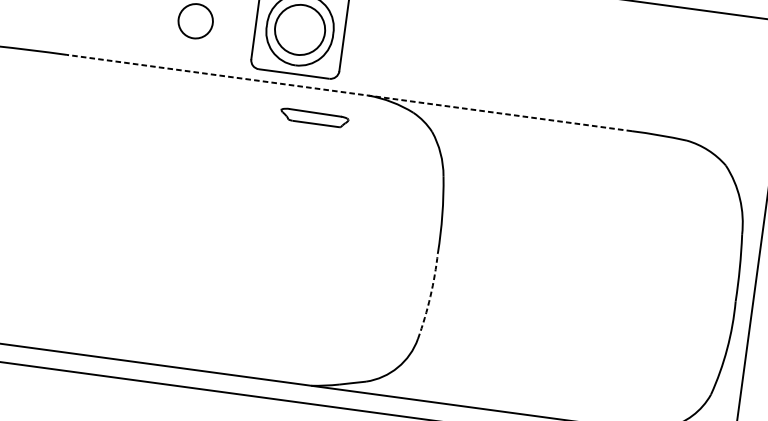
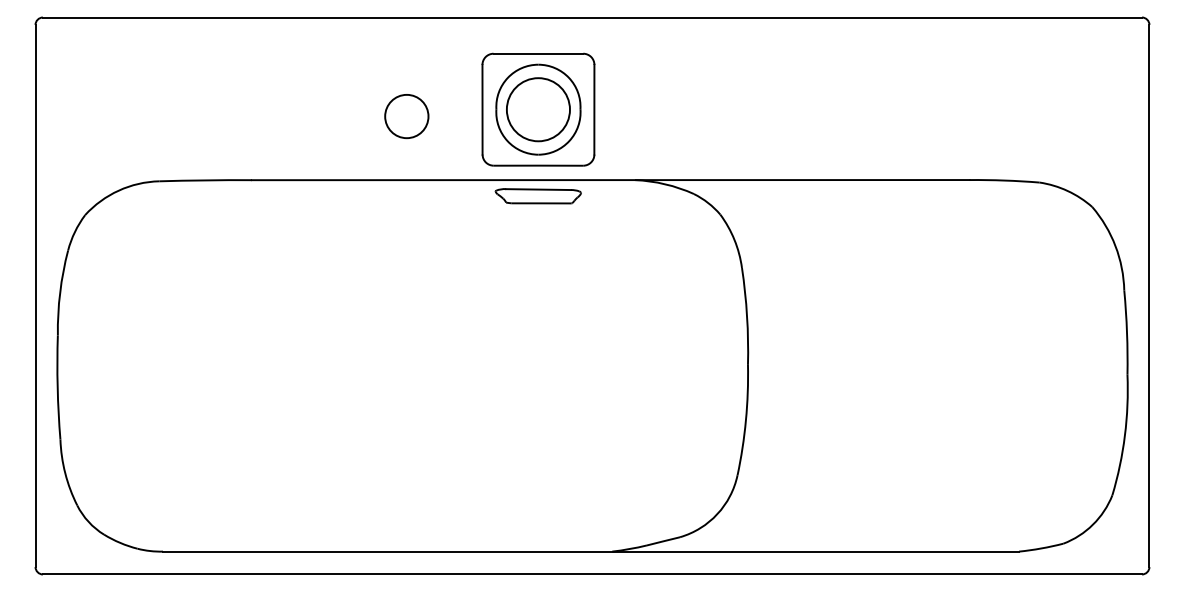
line: (349, 93) -> (610, 180), dashed -> solid
part: (313, 118) -> (537, 196), moved
arc: (430, 296) -> (745, 420), dashed -> solid

